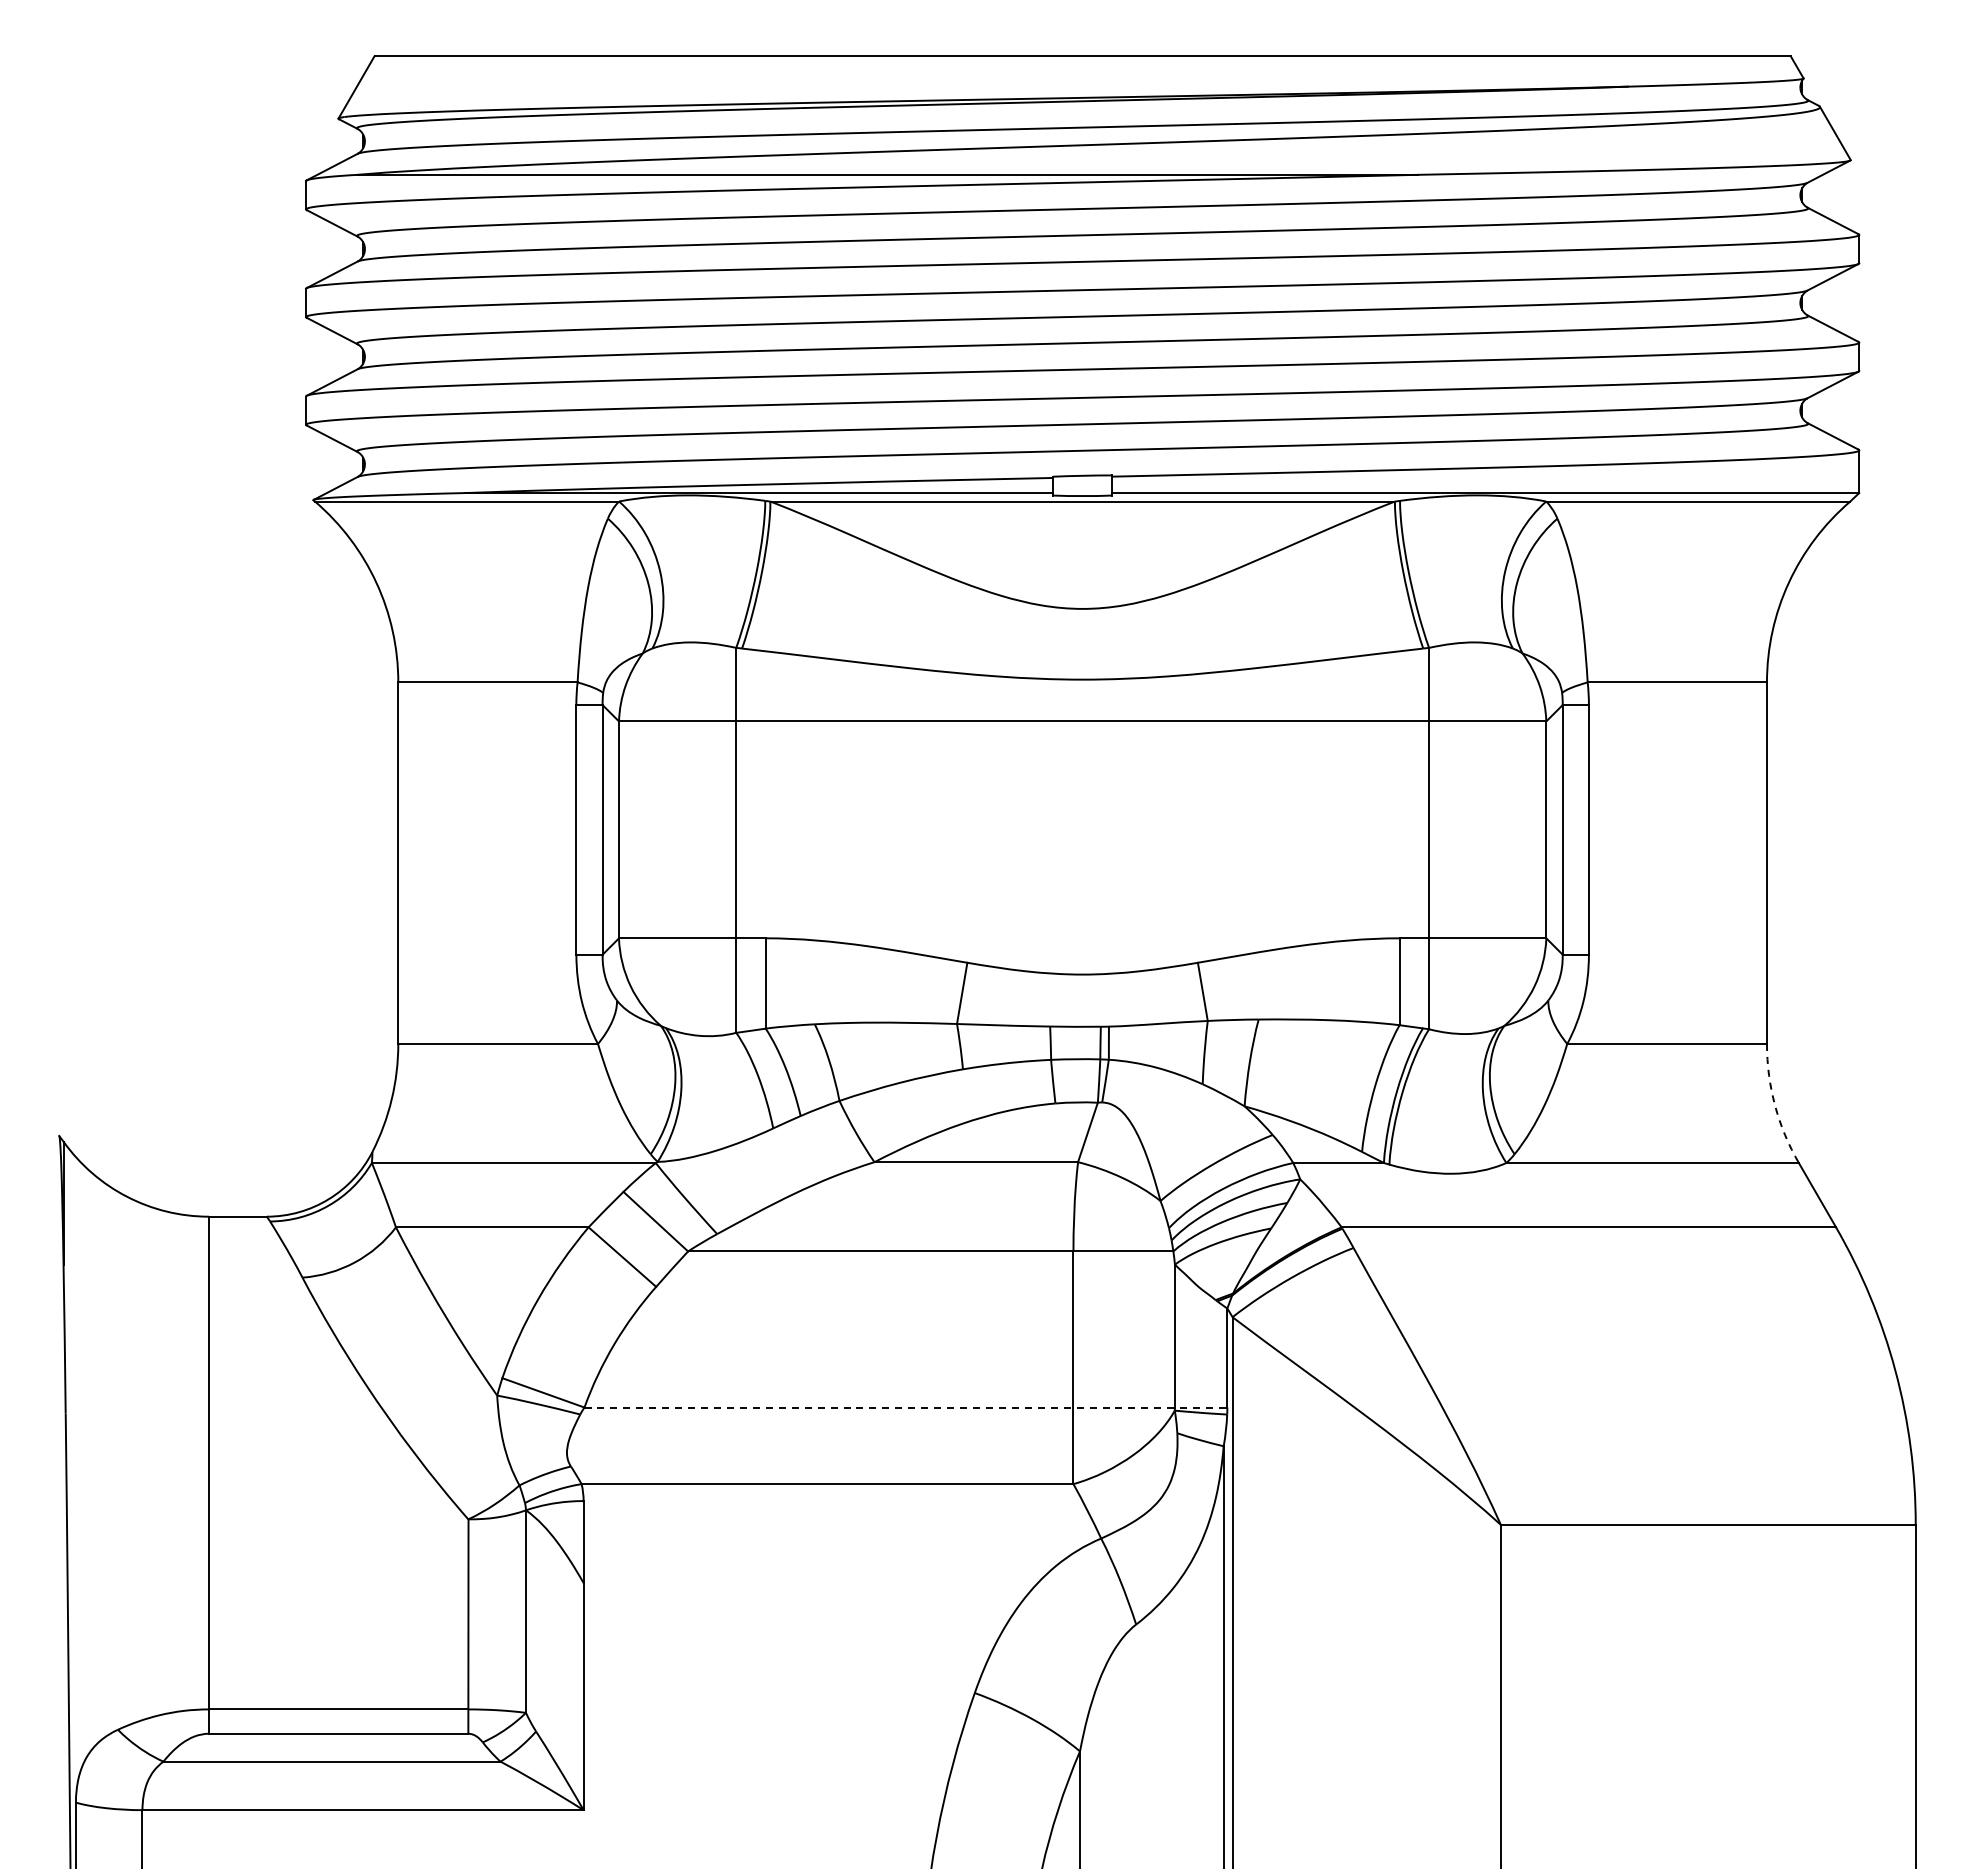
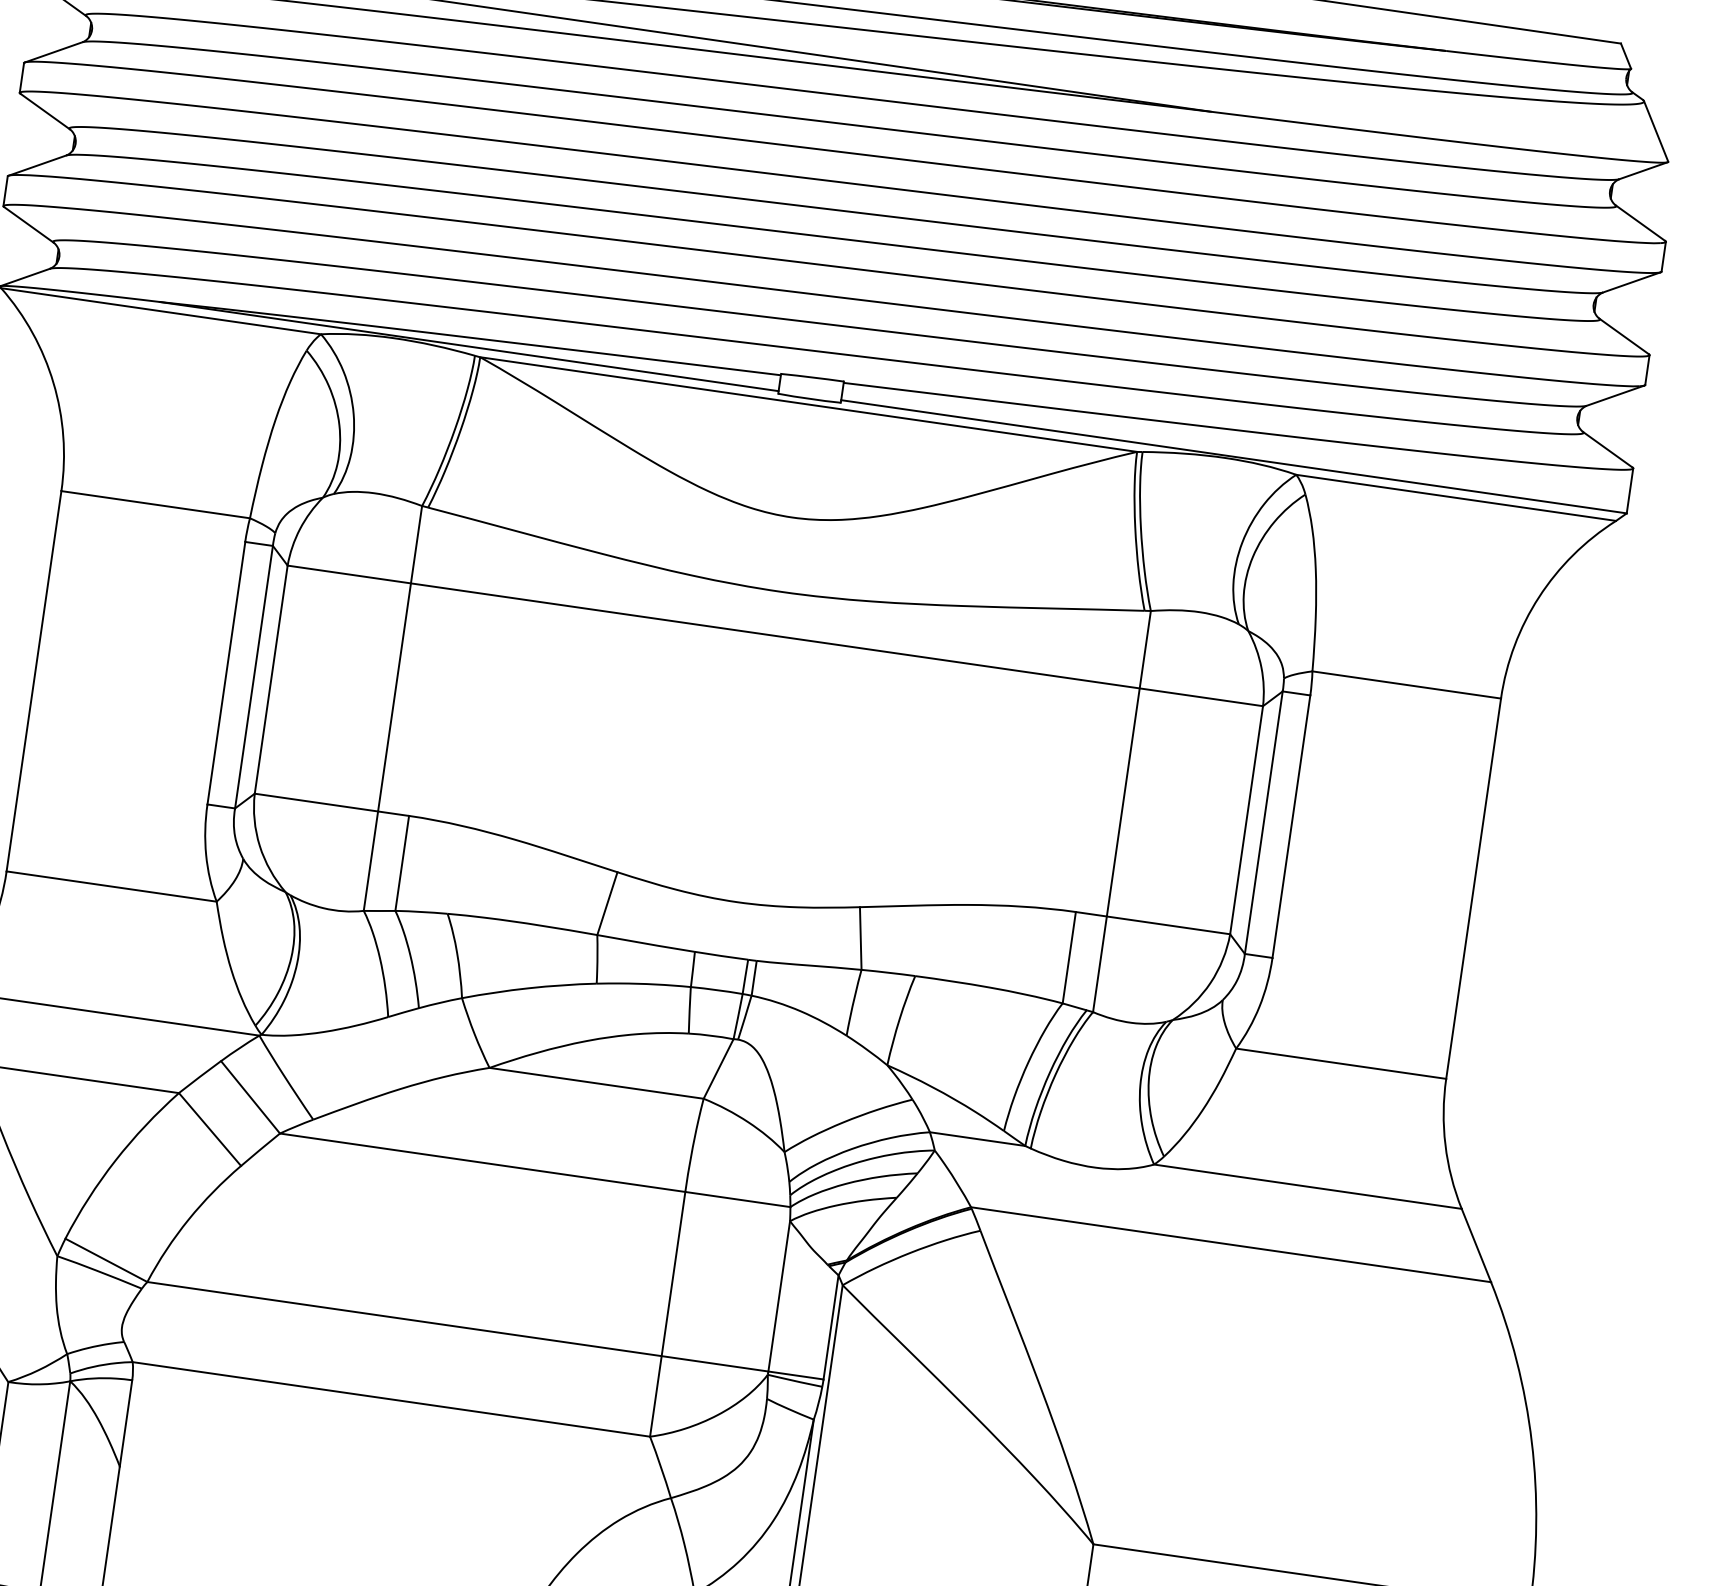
arc: (1775, 1105) -> (1445, 1144), dashed -> solid
line: (906, 1407) -> (486, 1330), dashed -> solid

